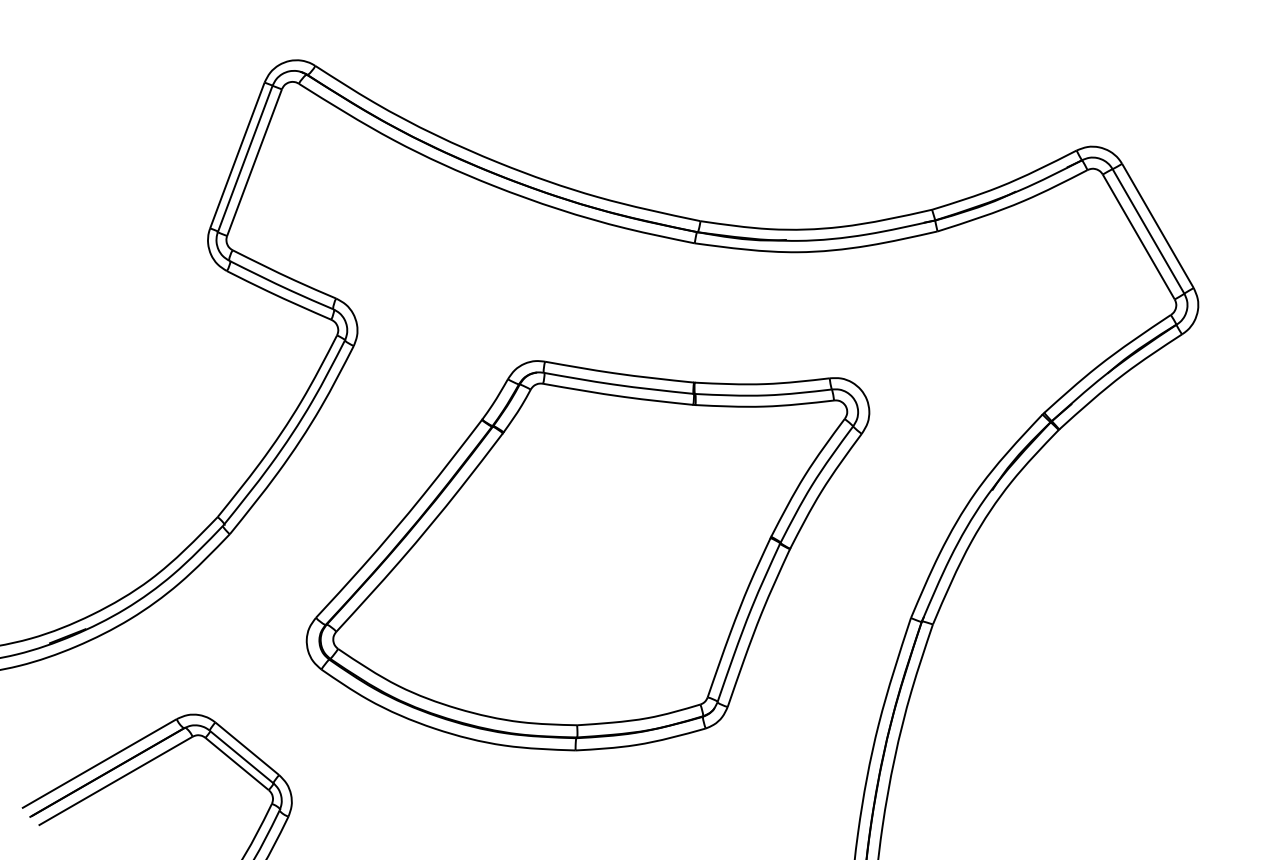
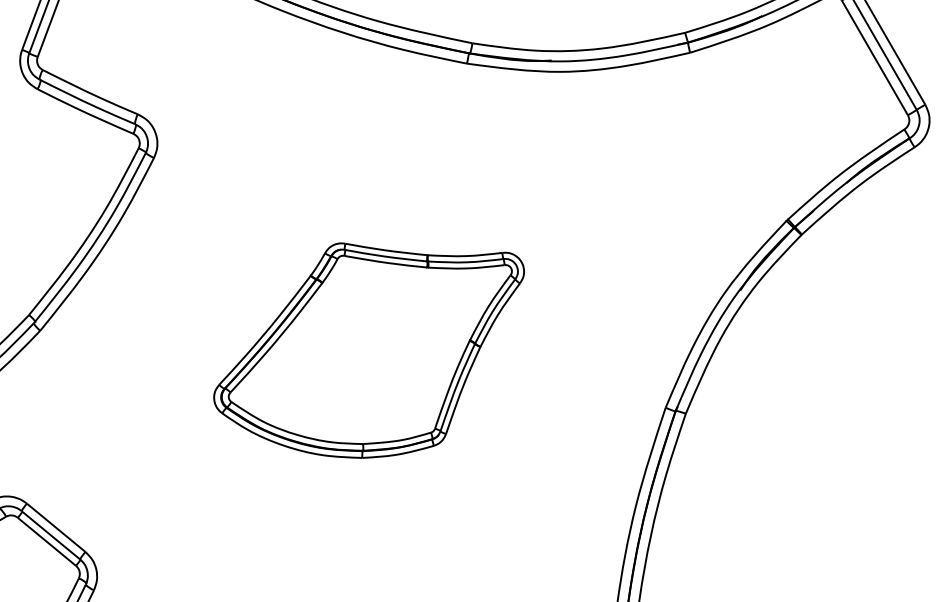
part: (587, 555) -> (368, 350), size x0.6

